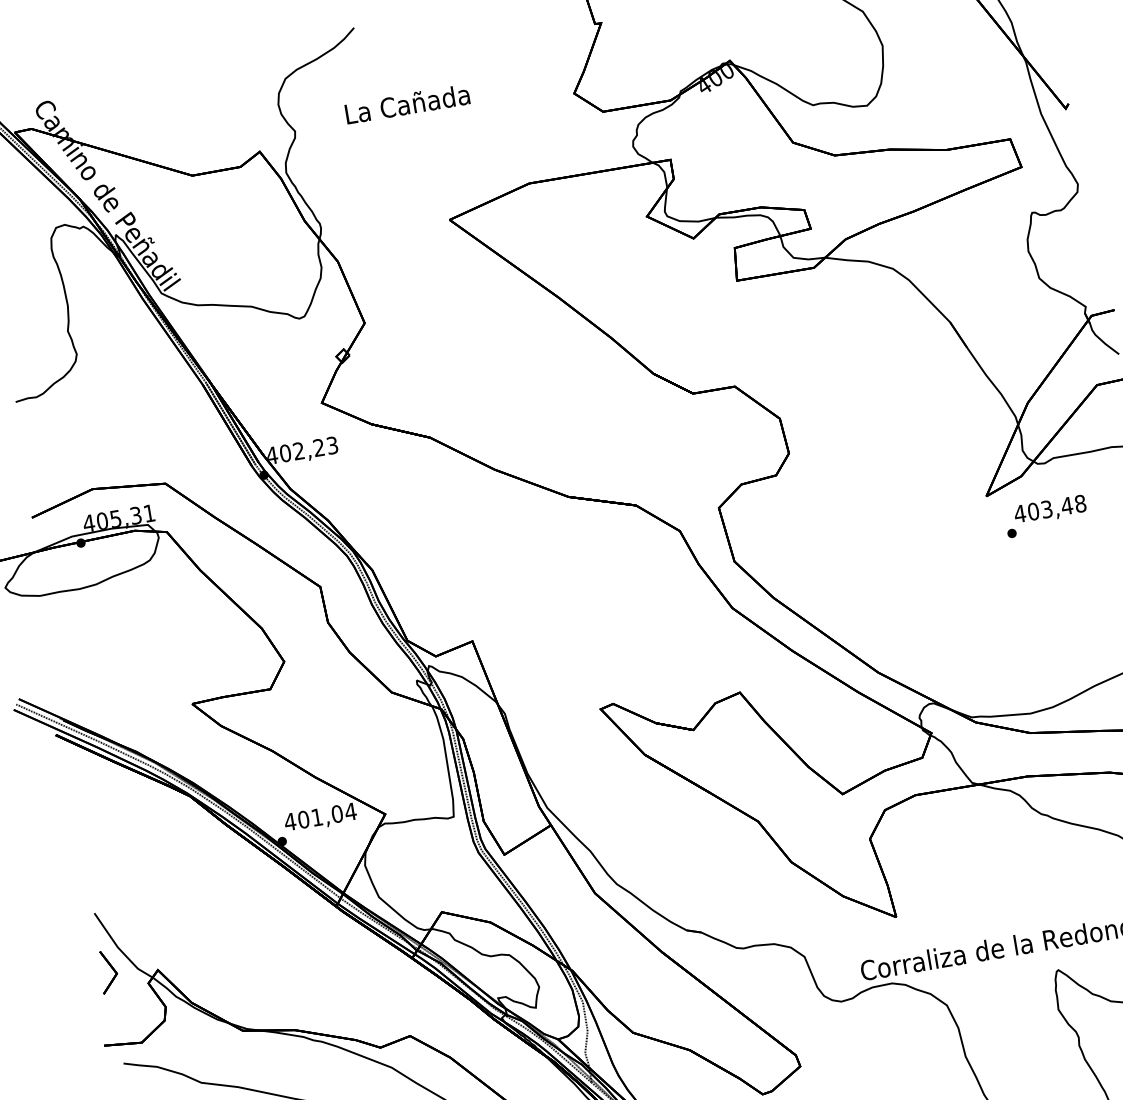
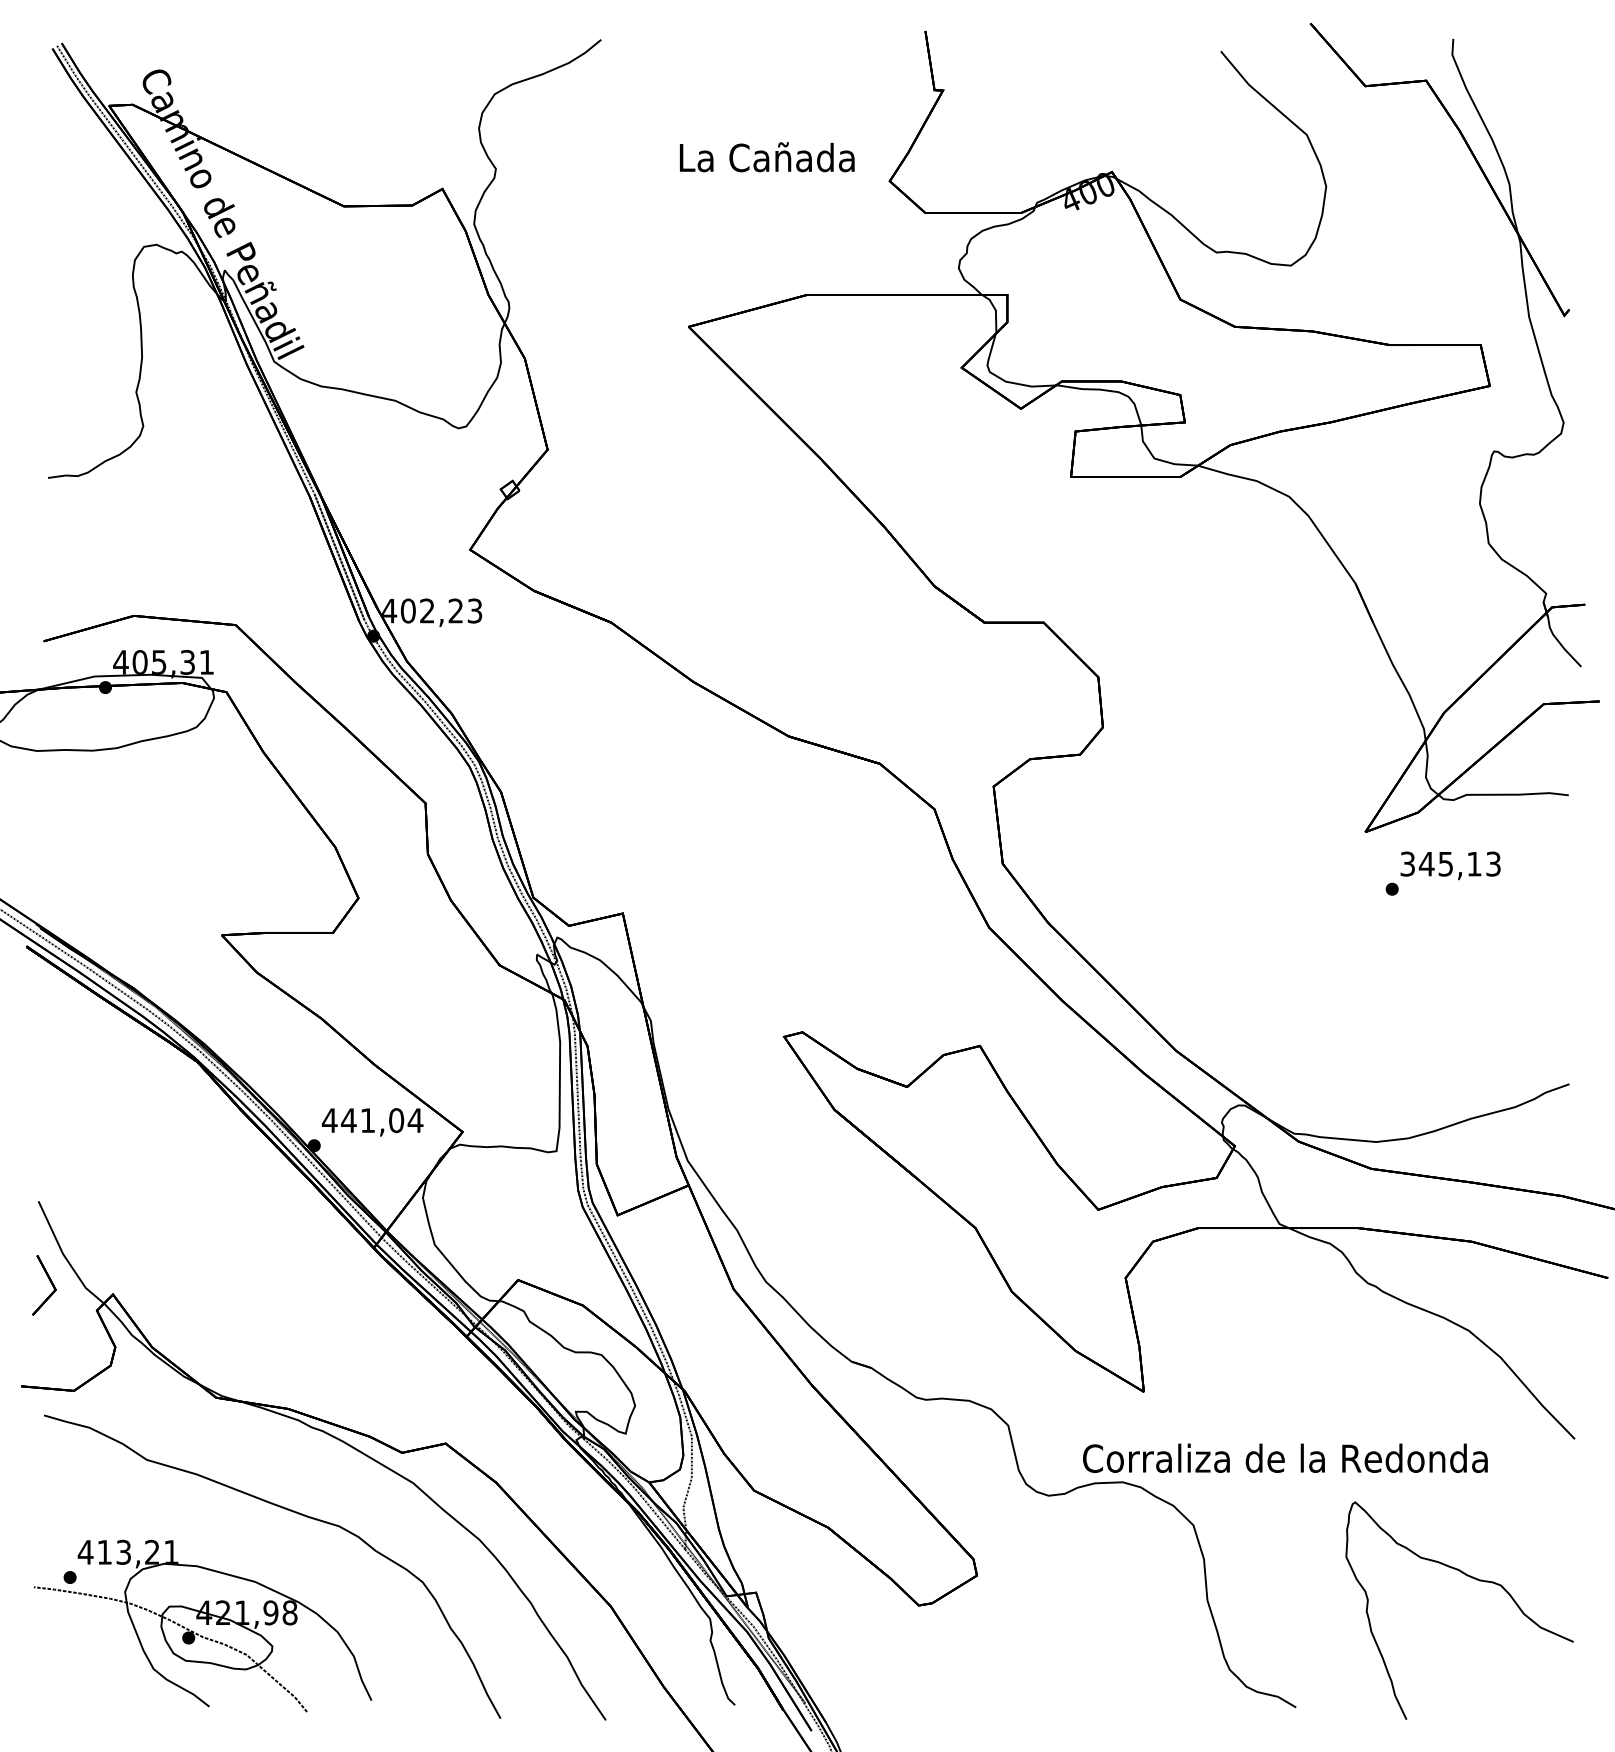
text: (407, 104) -> (767, 157), moved
text: (1050, 508) -> (1450, 863), 403,48 -> 345,13
text: (303, 819) -> (348, 1120), 401,04 -> 441,04

